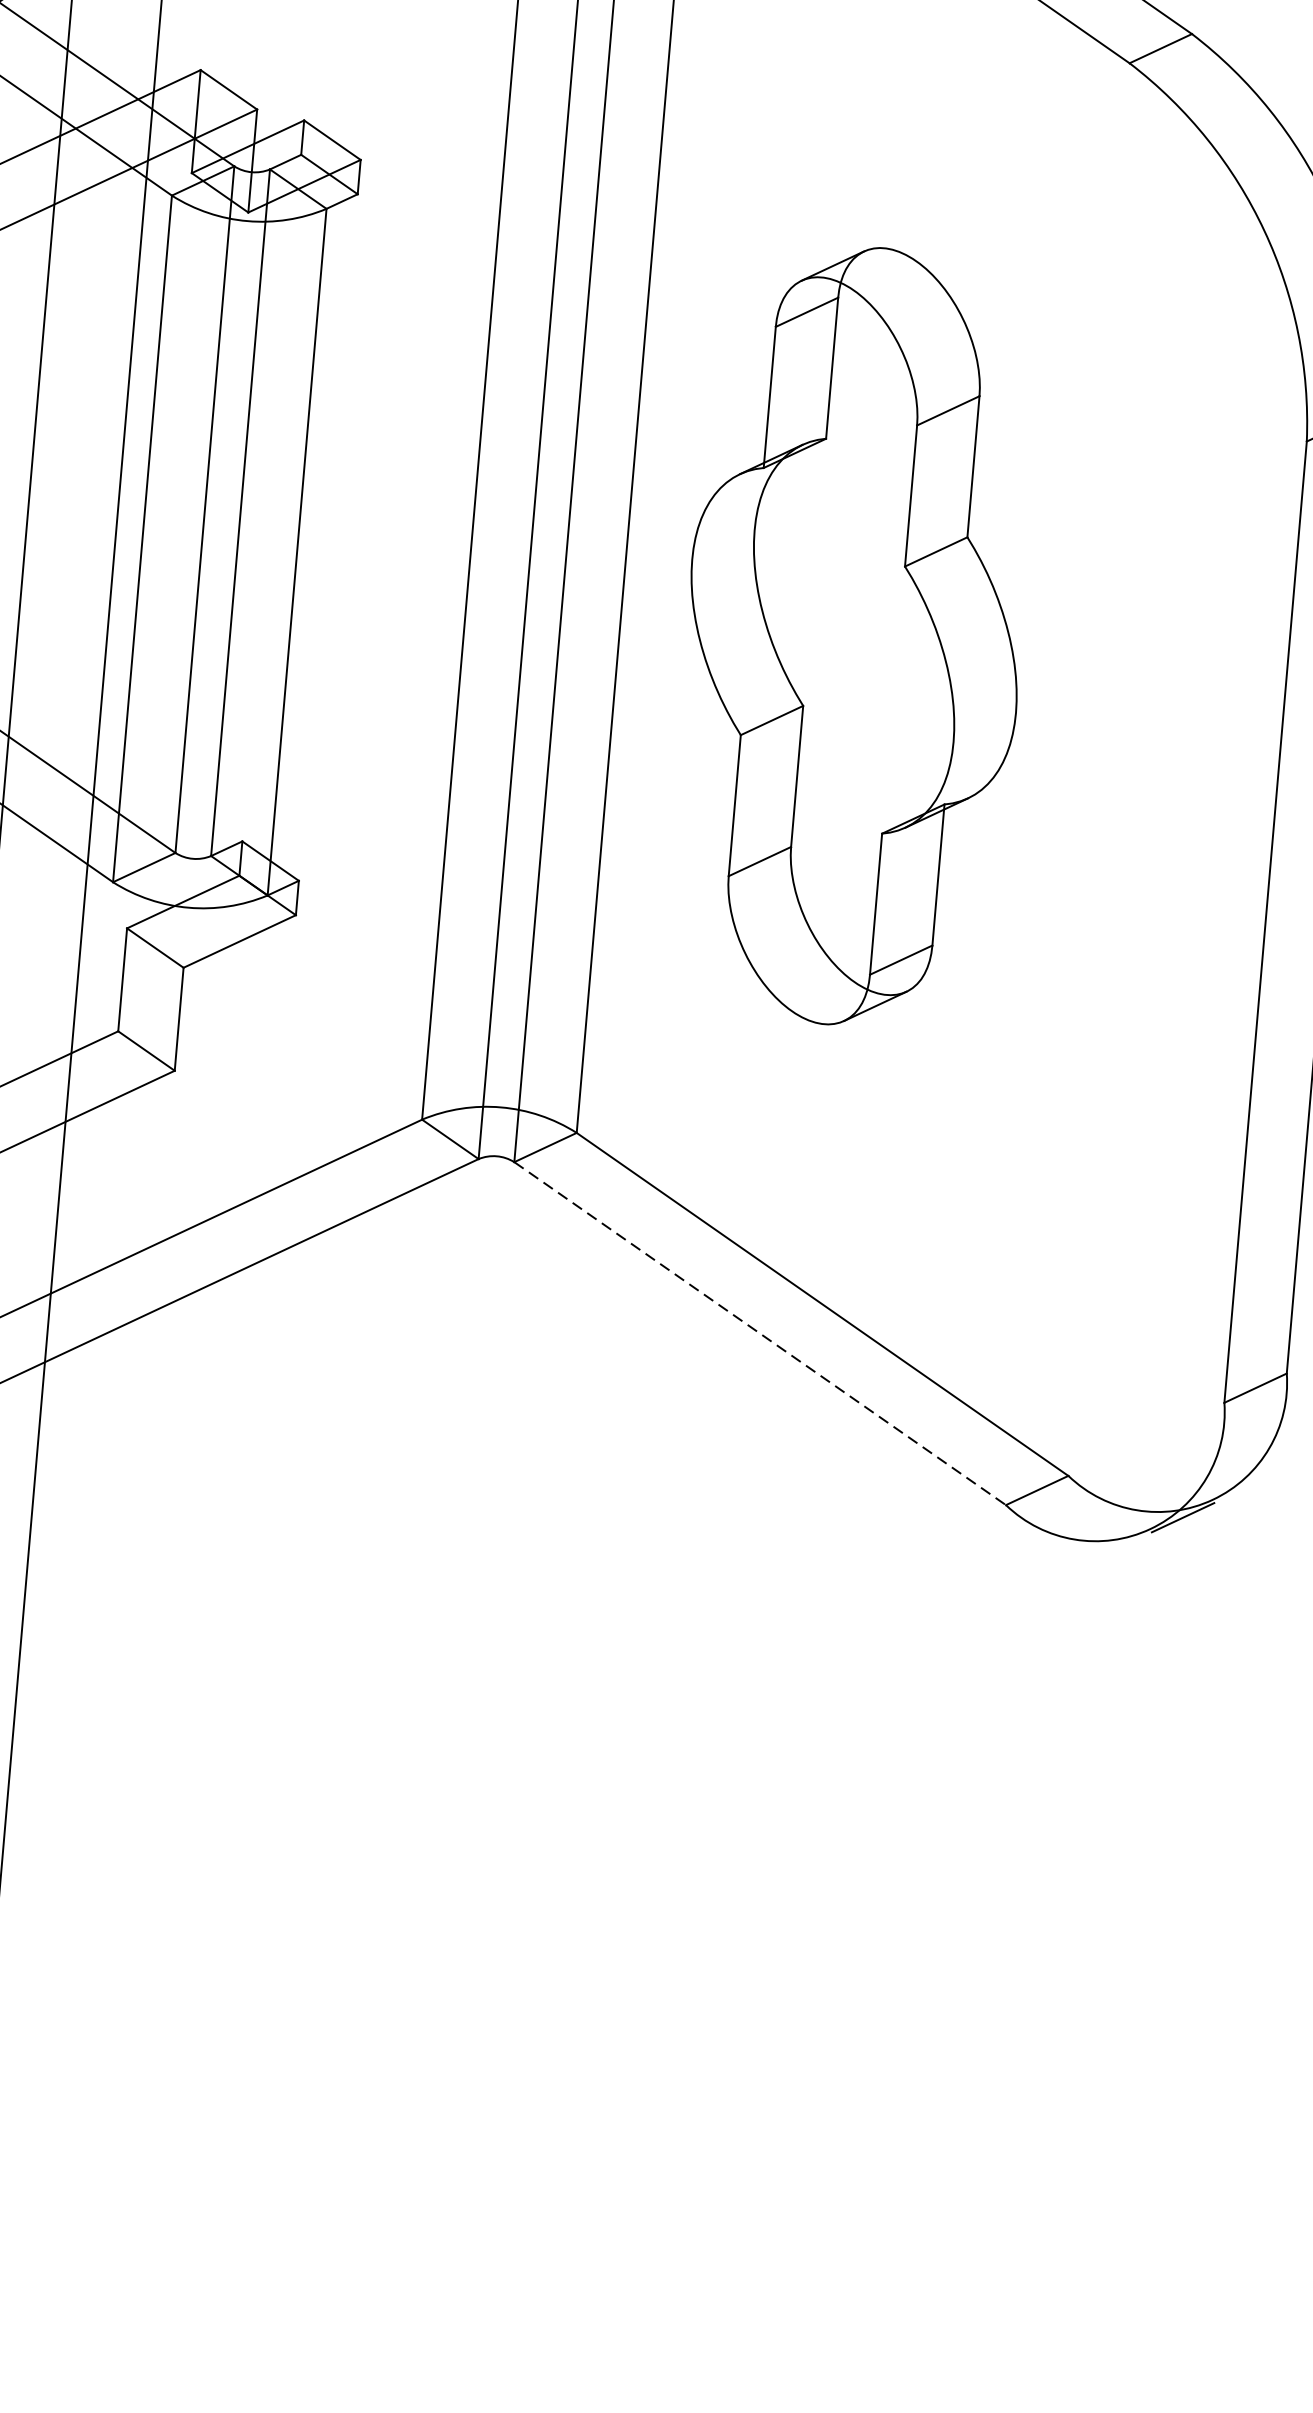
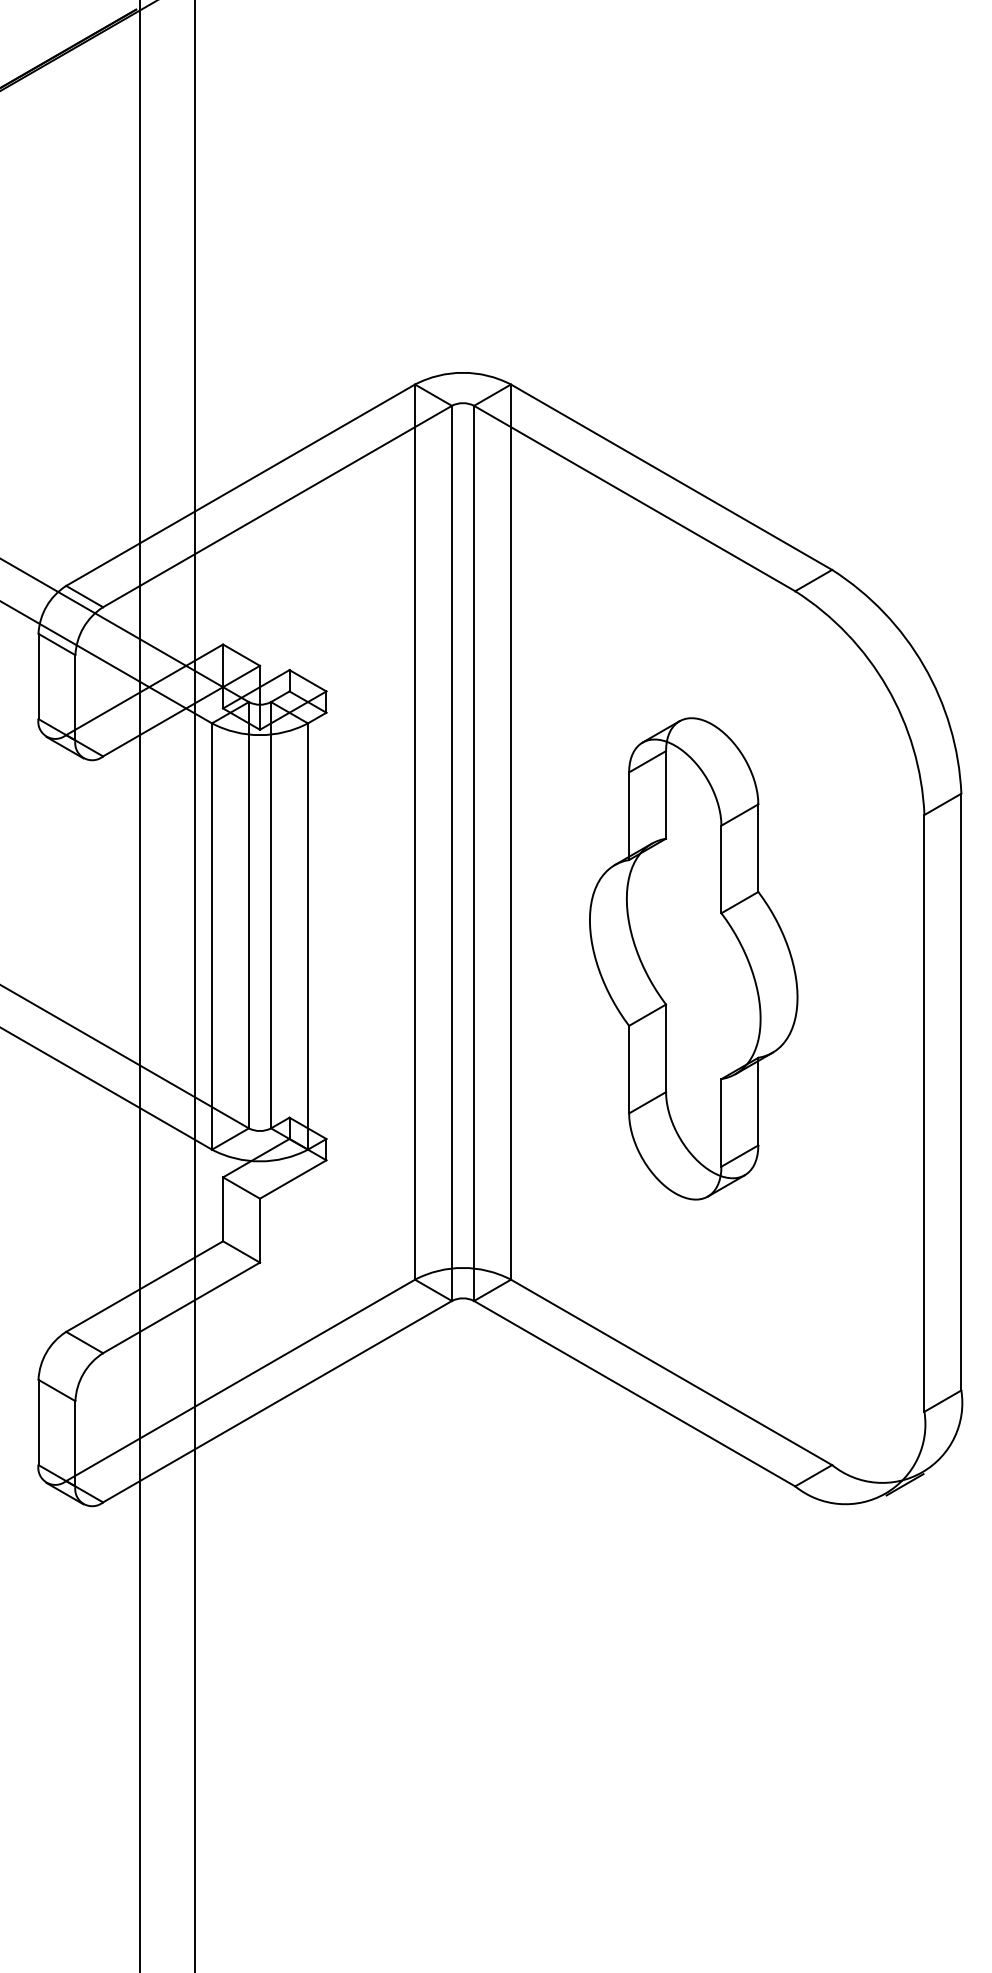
part: (853, 635) -> (693, 958), moved
line: (761, 1333) -> (635, 1393), dashed -> solid

